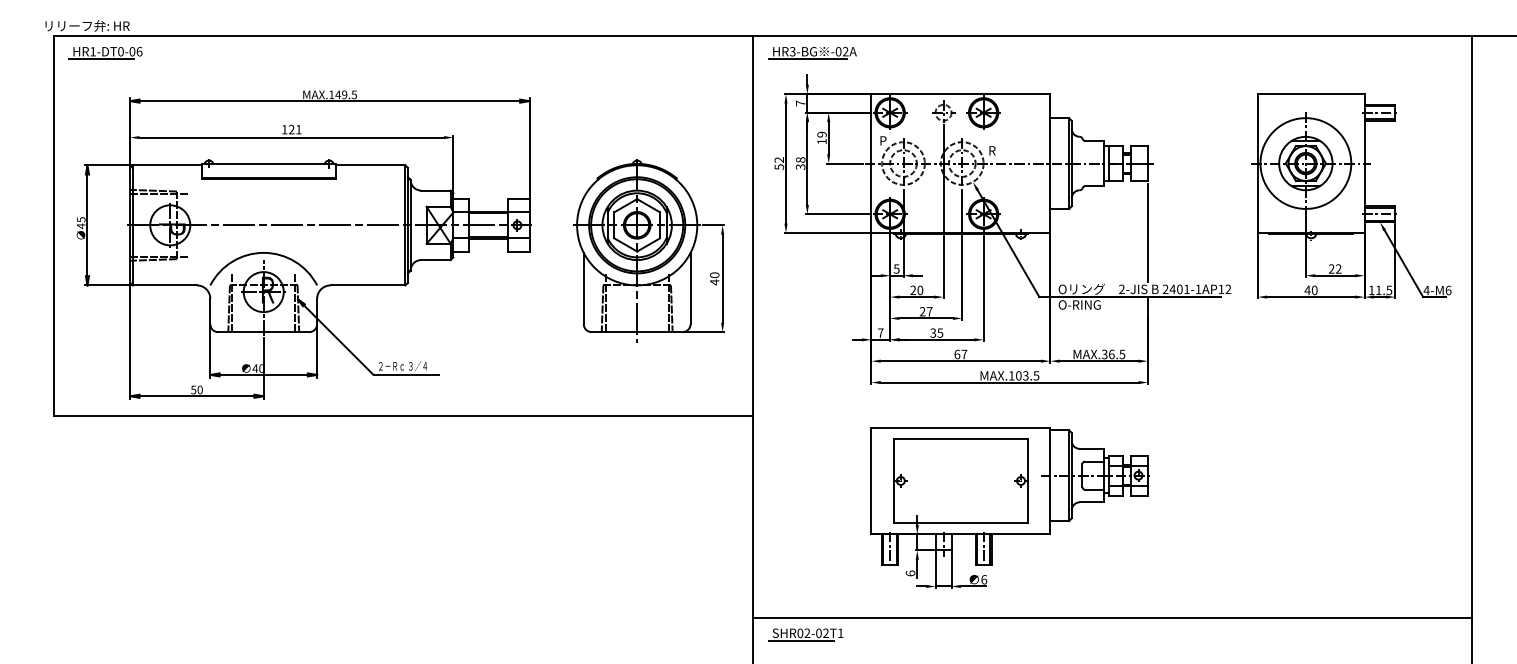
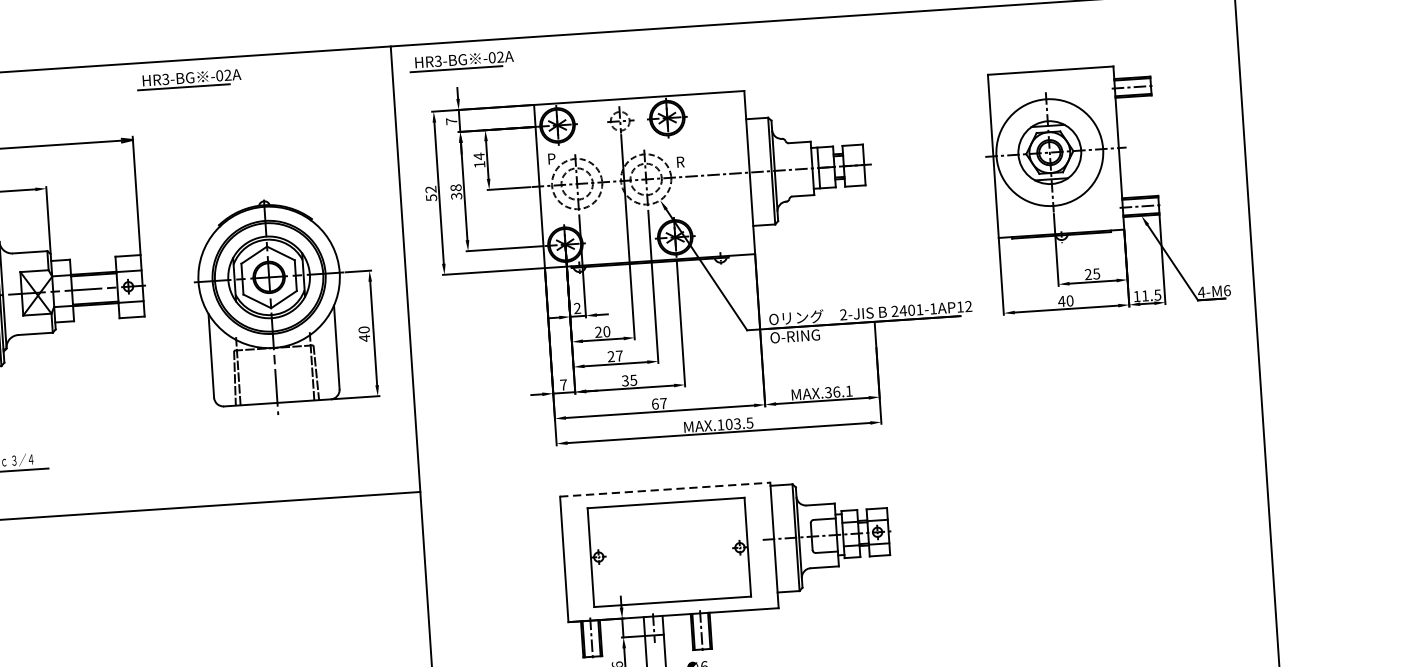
part: (580, 53) -> (189, 79), added
text: (821, 134) -> (478, 156), 19 -> 14
line: (1147, 232) -> (869, 245), removed
text: (896, 268) -> (577, 307), 5 -> 2
text: (1338, 268) -> (1096, 273), 22 -> 25
text: (1122, 354) -> (849, 391), MAX.36.5 -> MAX.36.1
line: (961, 427) -> (665, 489), solid -> dashed

